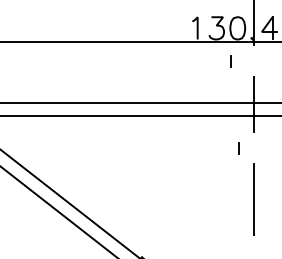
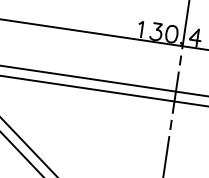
line: (230, 61) -> (179, 60), moved
line: (238, 148) -> (170, 125), moved

